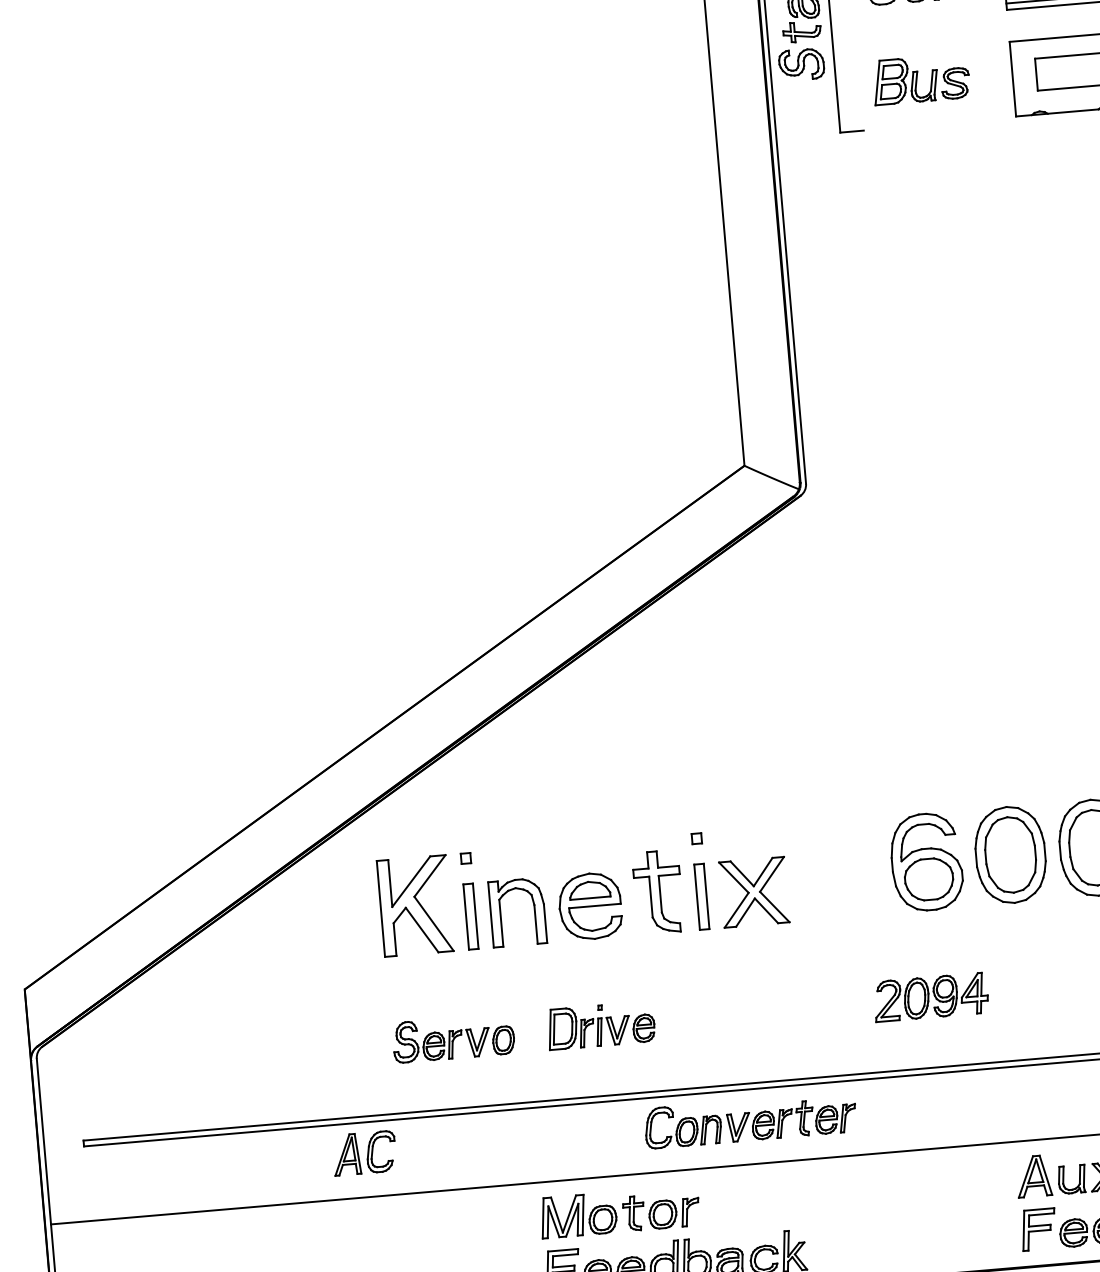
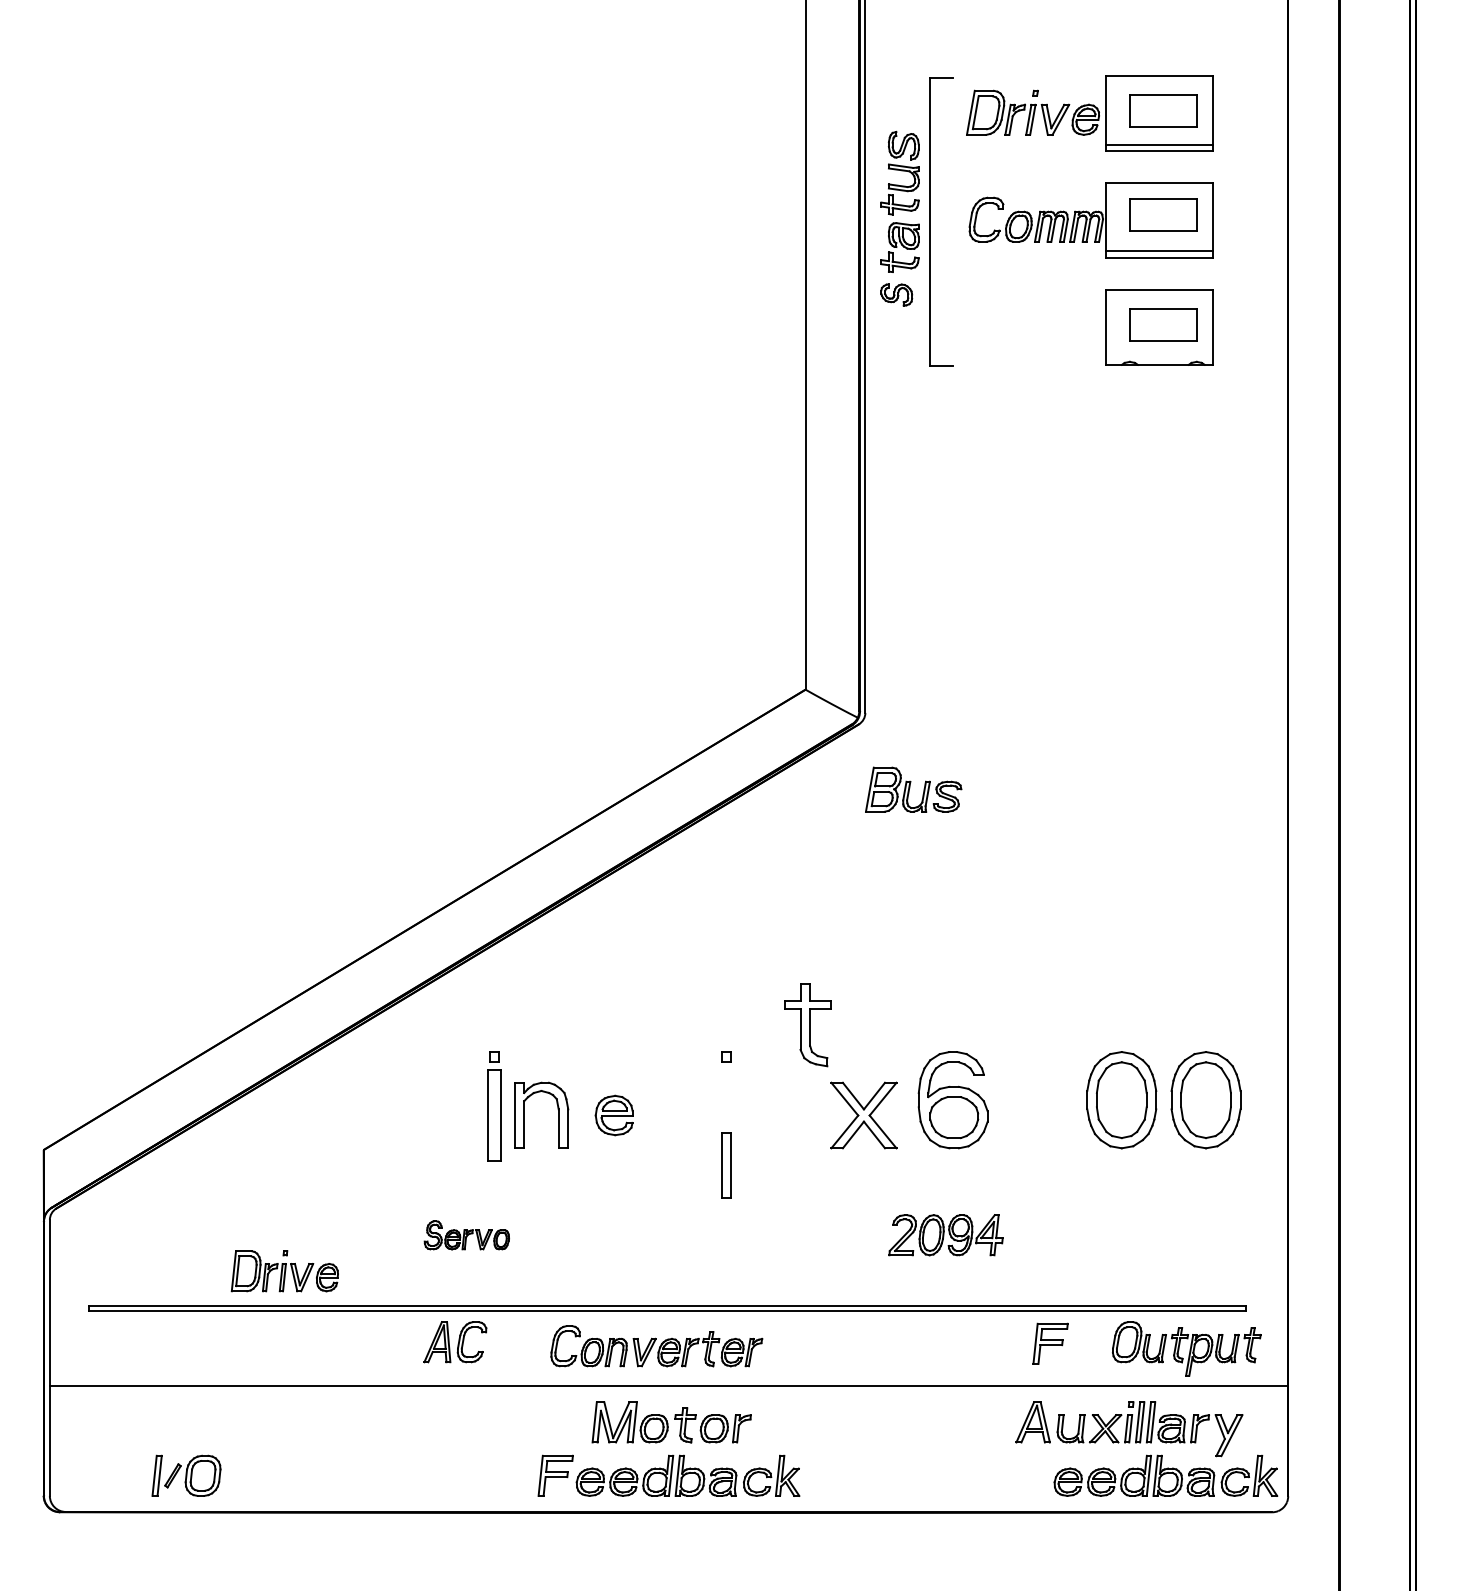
part: (801, 64) -> (896, 294), size x0.7
part: (921, 79) -> (913, 789), moved
part: (1010, 855) -> (1037, 1100), removed
part: (657, 892) -> (807, 1025), moved
part: (753, 892) -> (863, 1115), moved
part: (702, 896) -> (726, 1165), moved
part: (415, 906) -> (440, 1100), removed
part: (589, 906) -> (613, 1115), size x0.6
part: (470, 916) -> (494, 1115), size x1.4
part: (600, 1025) -> (284, 1271), moved
part: (453, 1038) -> (466, 1235), size x0.7
part: (750, 1120) -> (656, 1346), moved
part: (364, 1153) -> (455, 1342), moved
part: (619, 1211) -> (671, 1422), moved
part: (1038, 1229) -> (1050, 1343), moved

